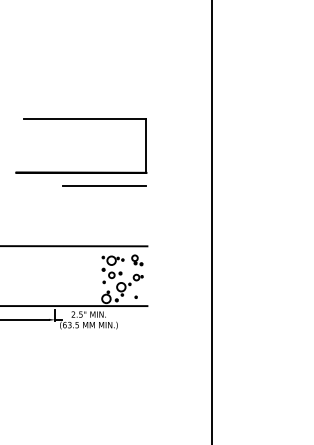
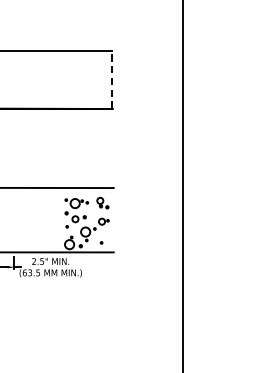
line: (146, 145) -> (112, 79), solid -> dashed
line: (104, 185) -> (67, 122), removed

